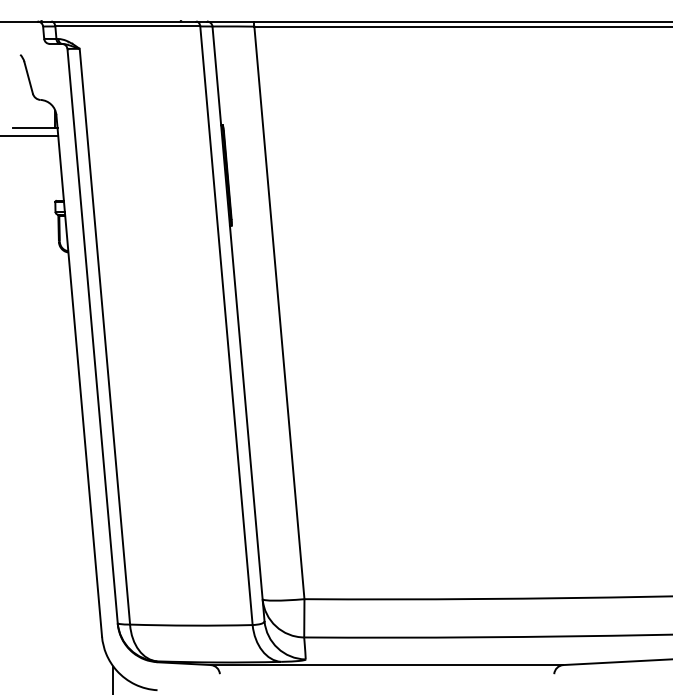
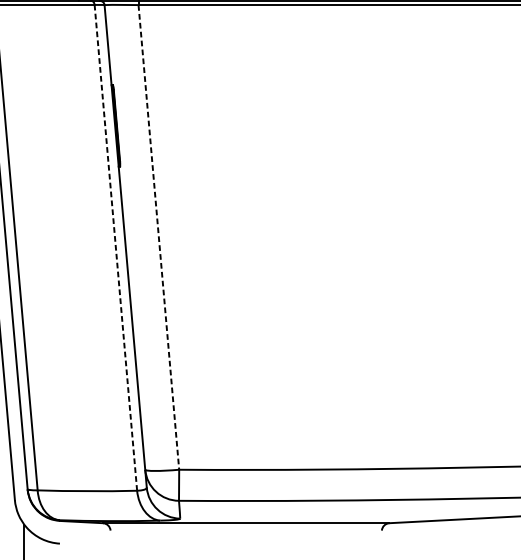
line: (279, 313) -> (158, 237), solid -> dashed
line: (226, 325) -> (115, 247), solid -> dashed

